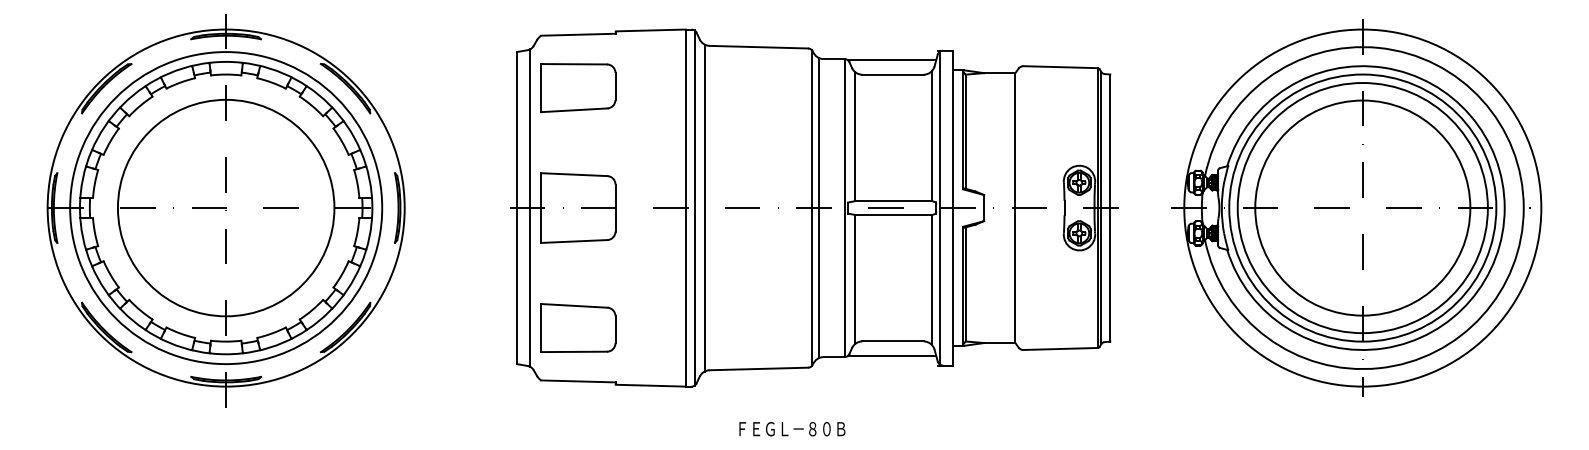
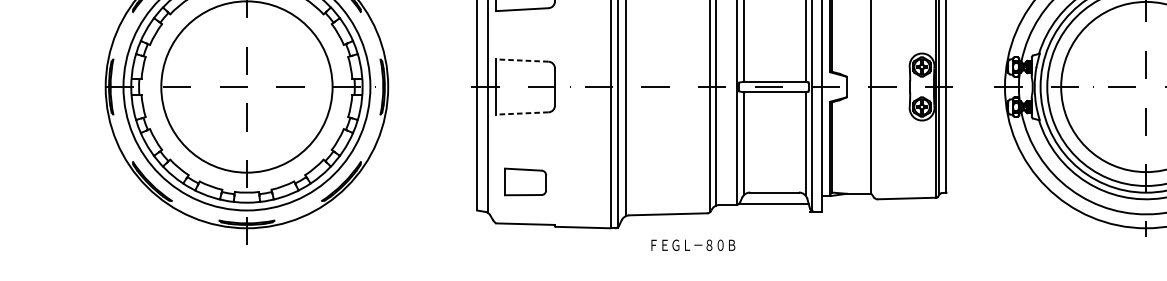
line: (573, 174) -> (521, 60), solid -> dashed
line: (573, 241) -> (521, 113), solid -> dashed
part: (578, 327) -> (525, 181), size x0.7
text: (792, 429) -> (693, 245), moved

